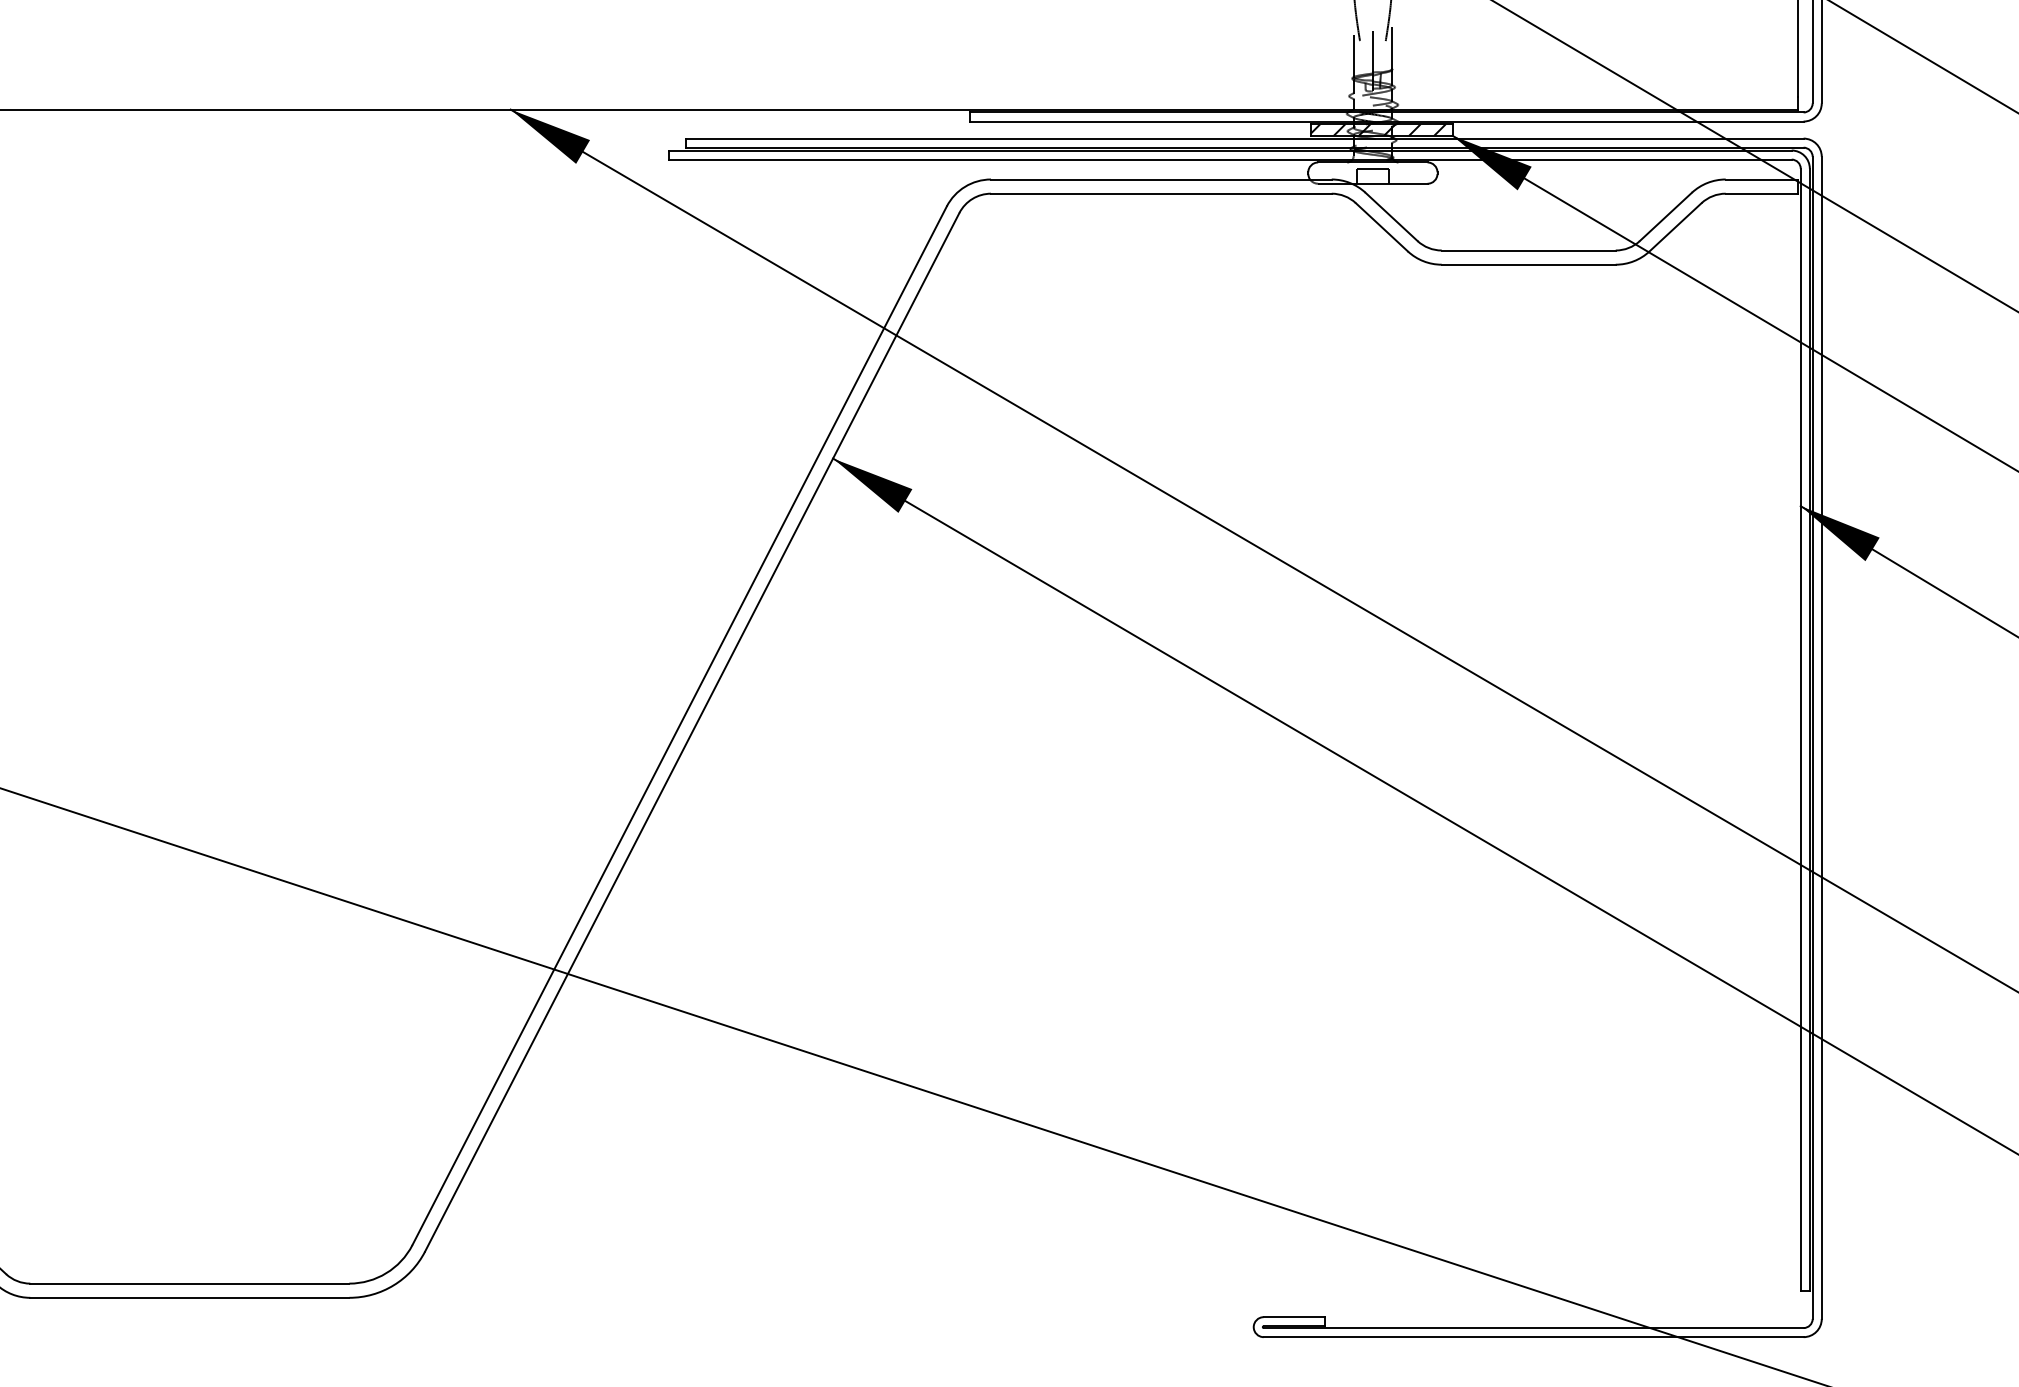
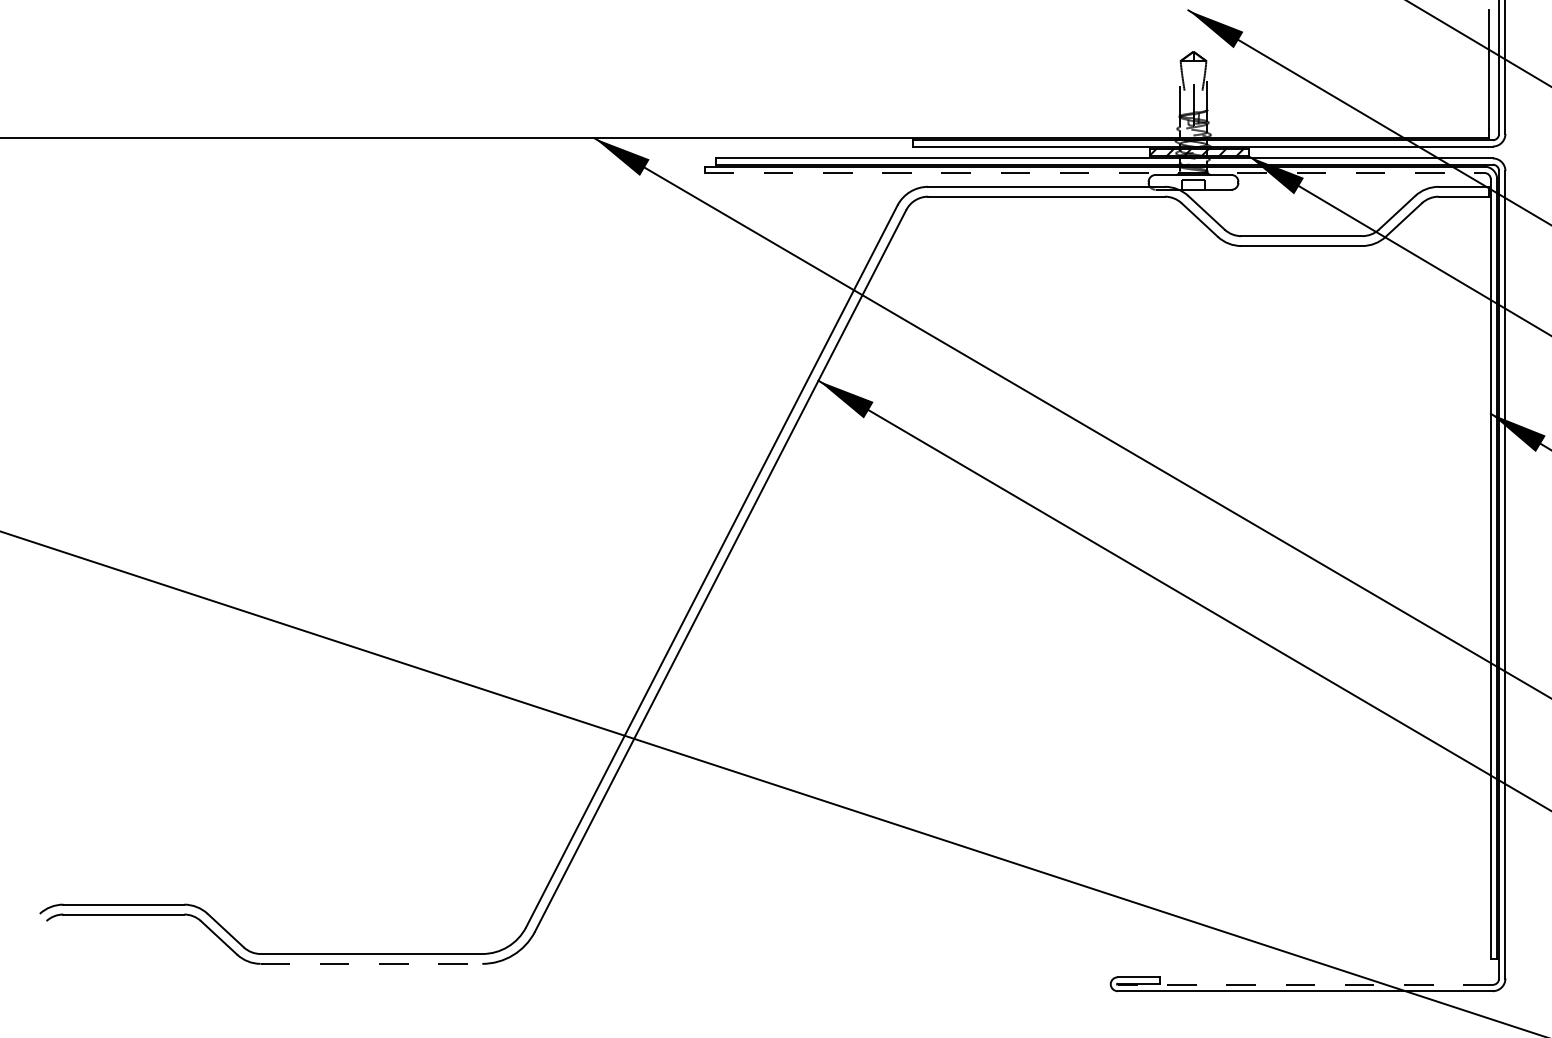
line: (1230, 160) -> (1094, 173), solid -> dashed
line: (189, 1297) -> (371, 963), solid -> dashed
line: (1534, 1327) -> (1305, 984), solid -> dashed

